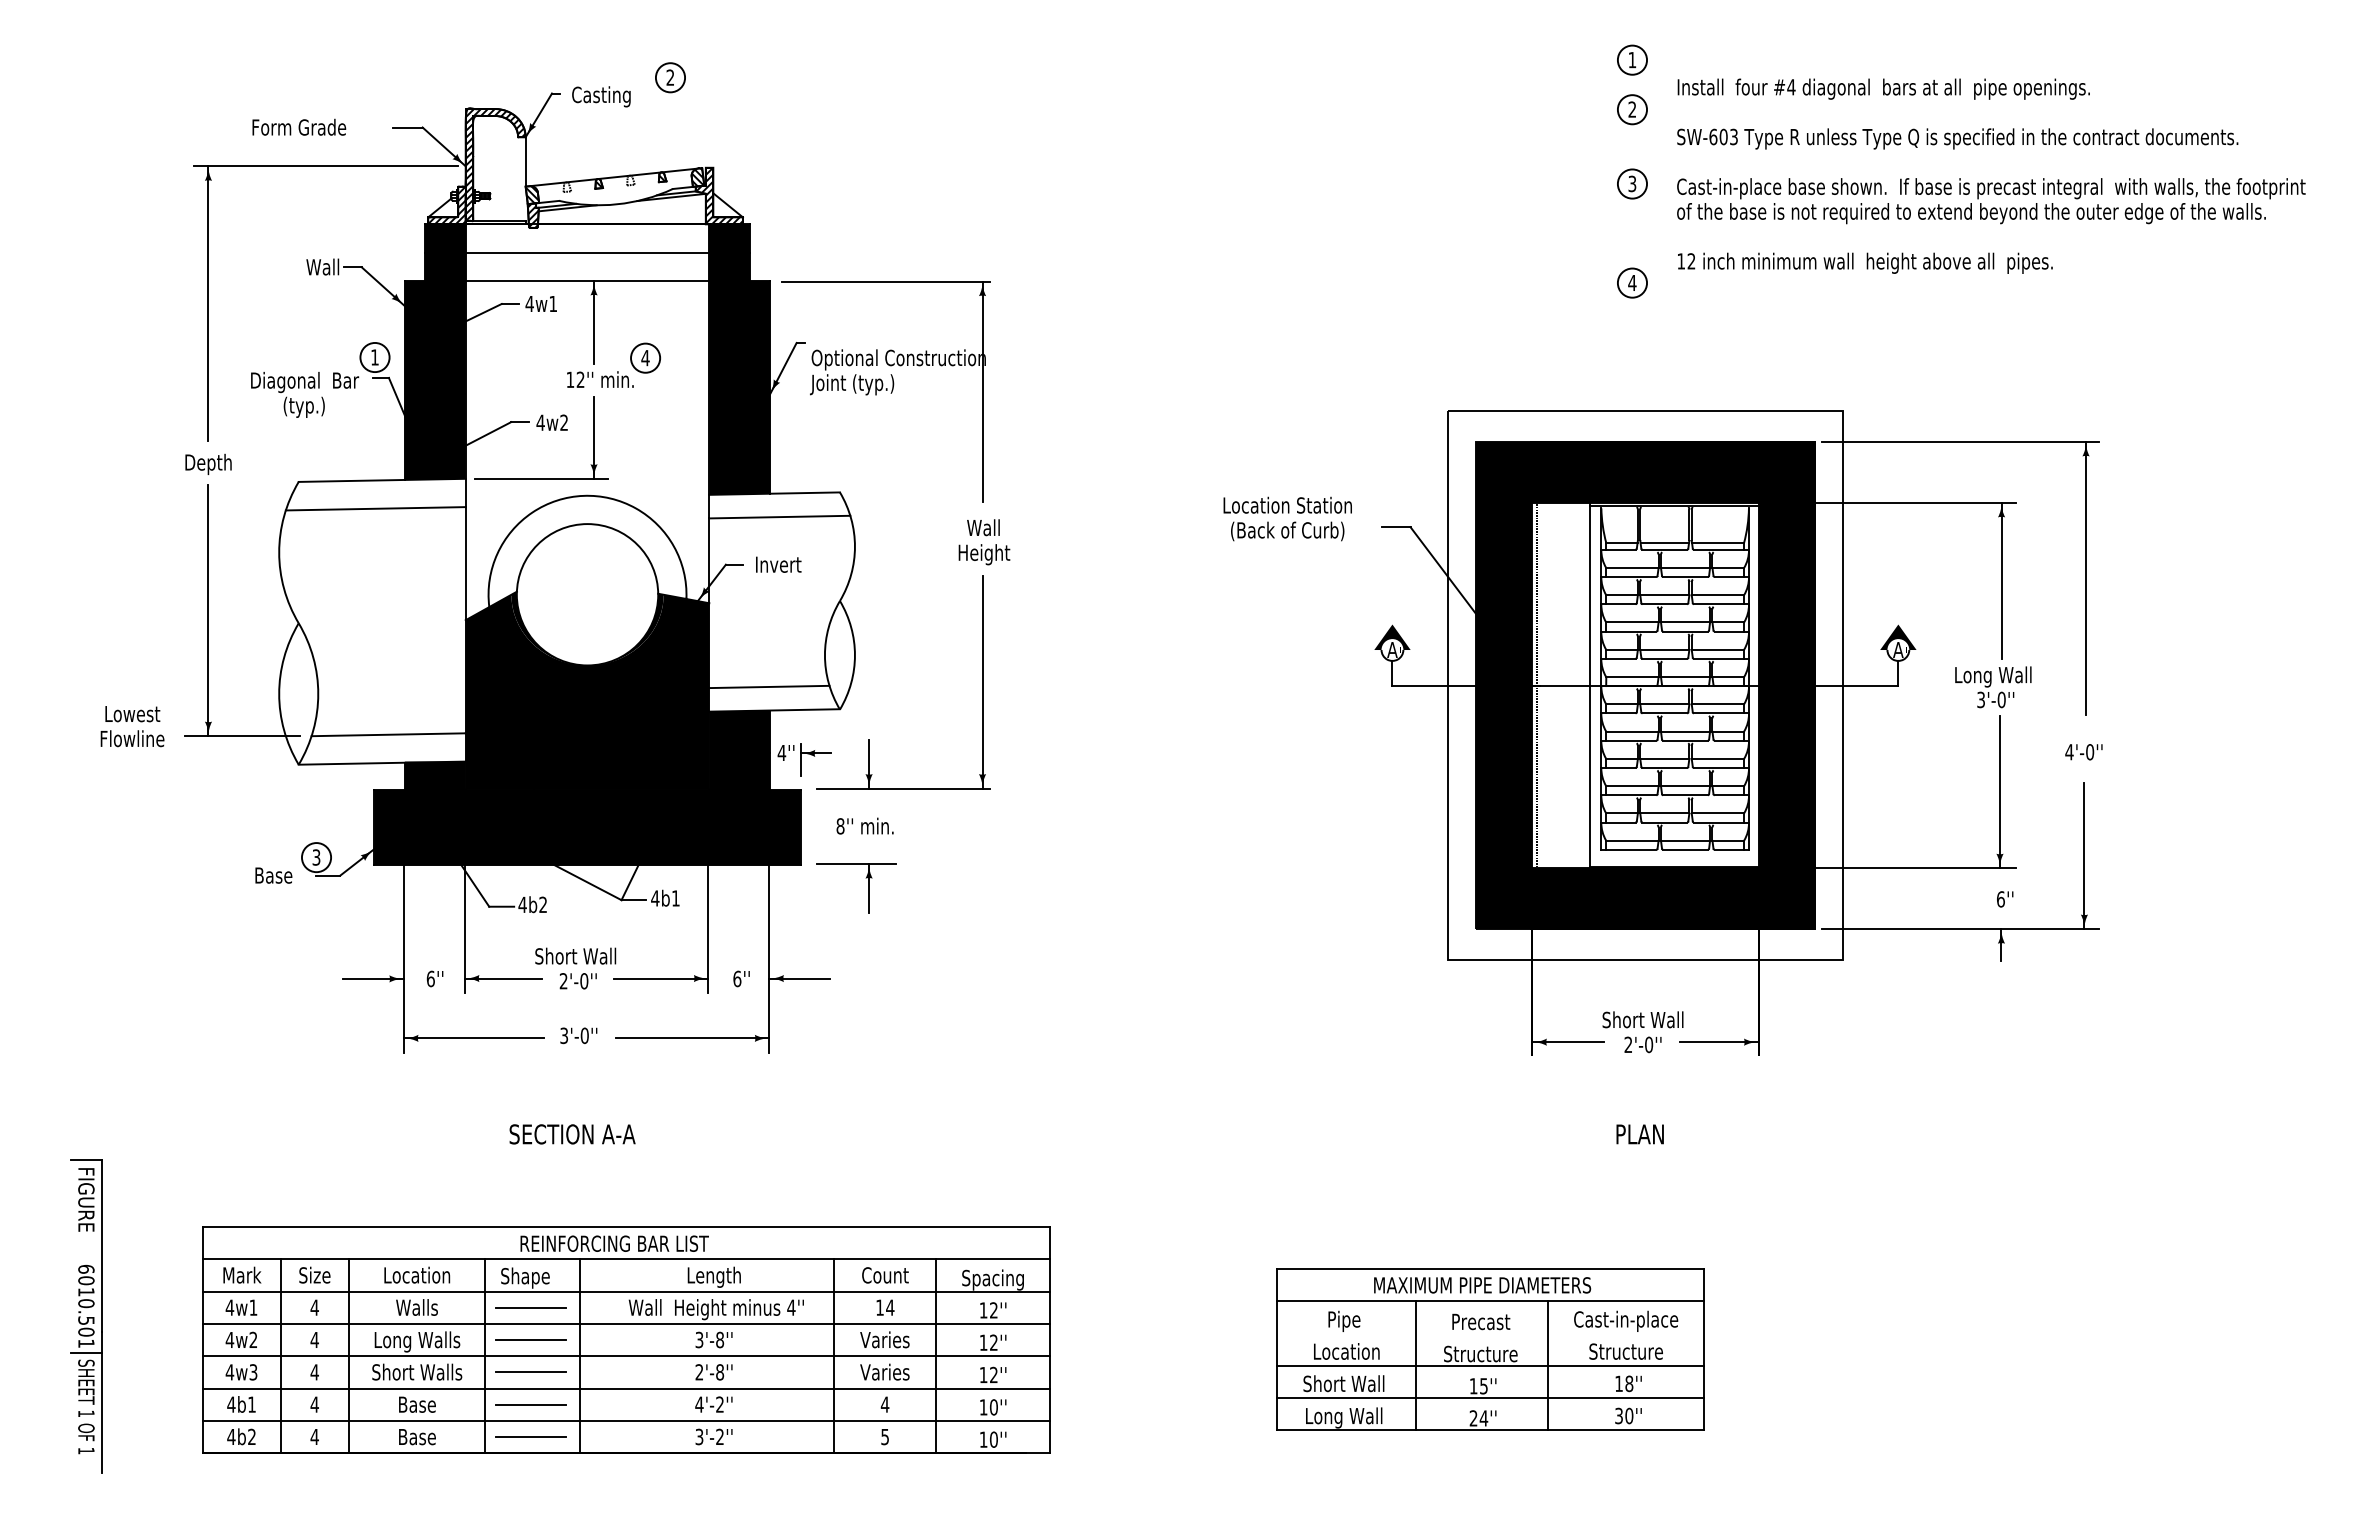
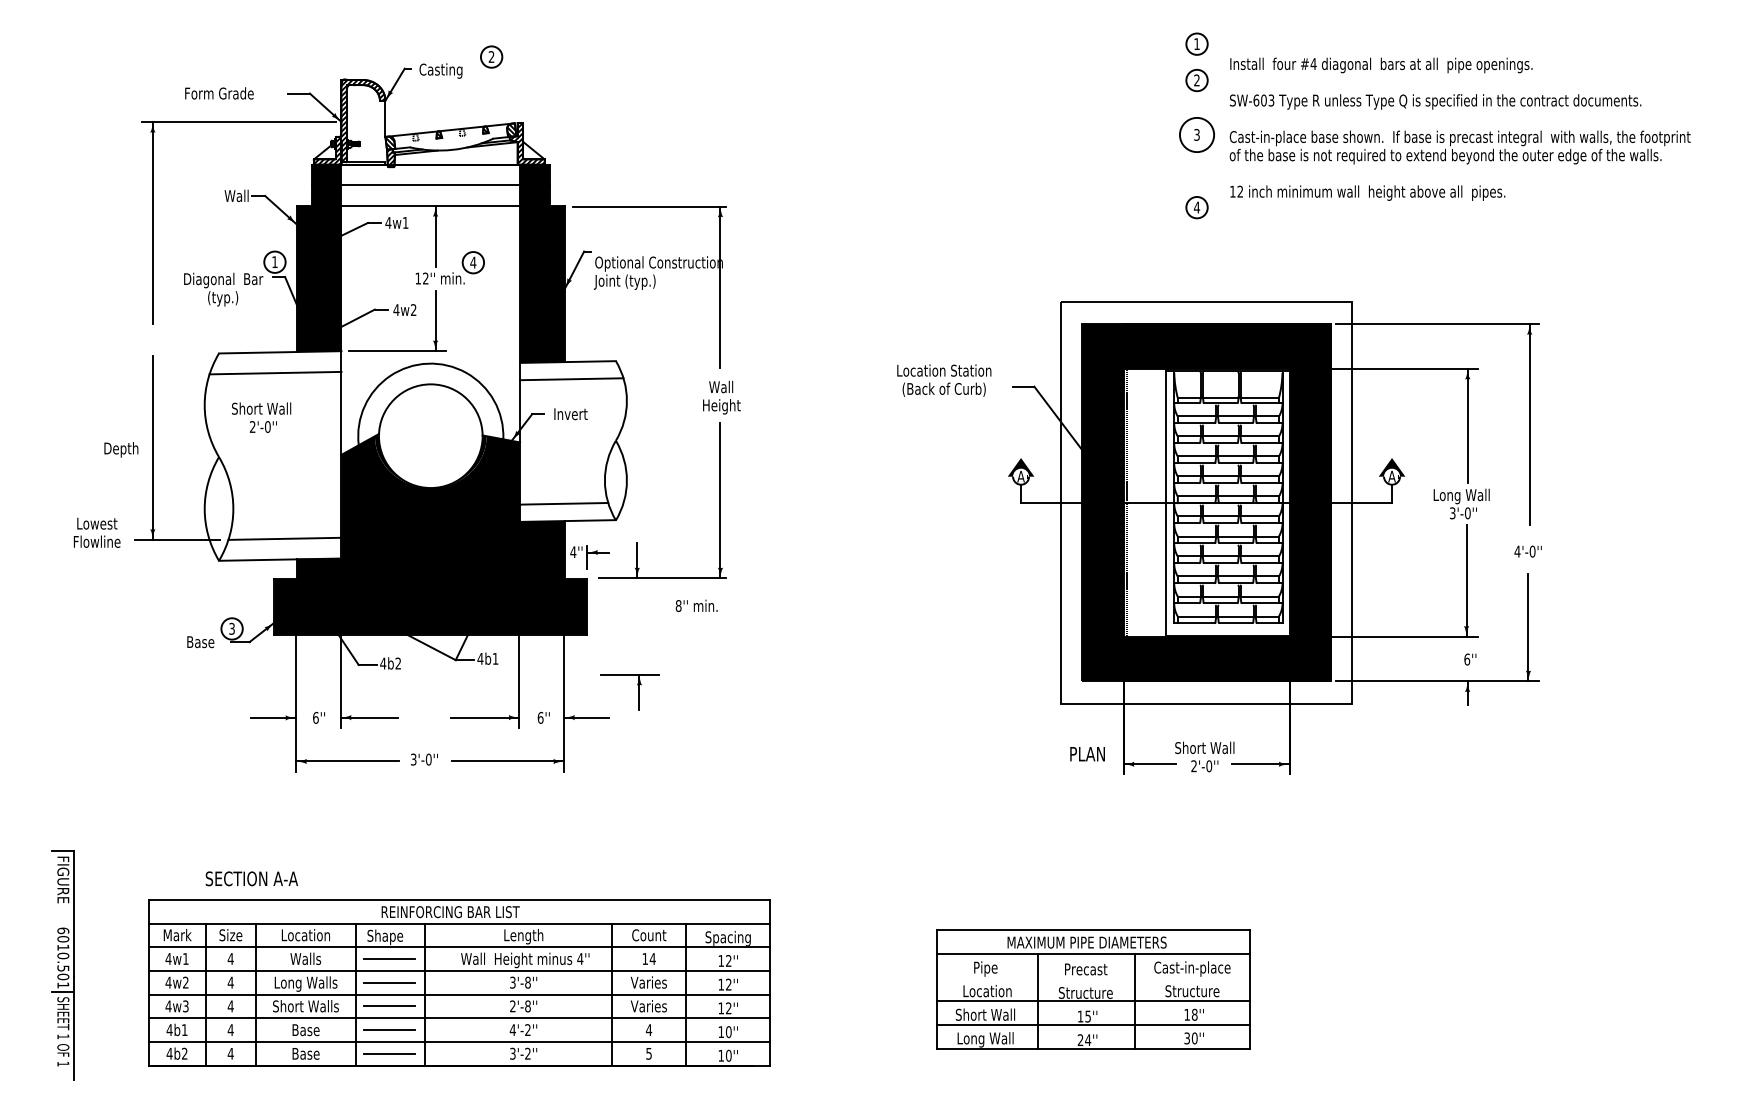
circle: (1632, 183) -> (1197, 134), size x1.6
text: (208, 463) -> (121, 449), moved
text: (864, 825) -> (696, 605), moved
part: (868, 888) -> (639, 692), moved
text: (575, 968) -> (261, 417), moved
text: (572, 1134) -> (251, 878), moved
text: (1639, 1134) -> (1087, 754), moved

